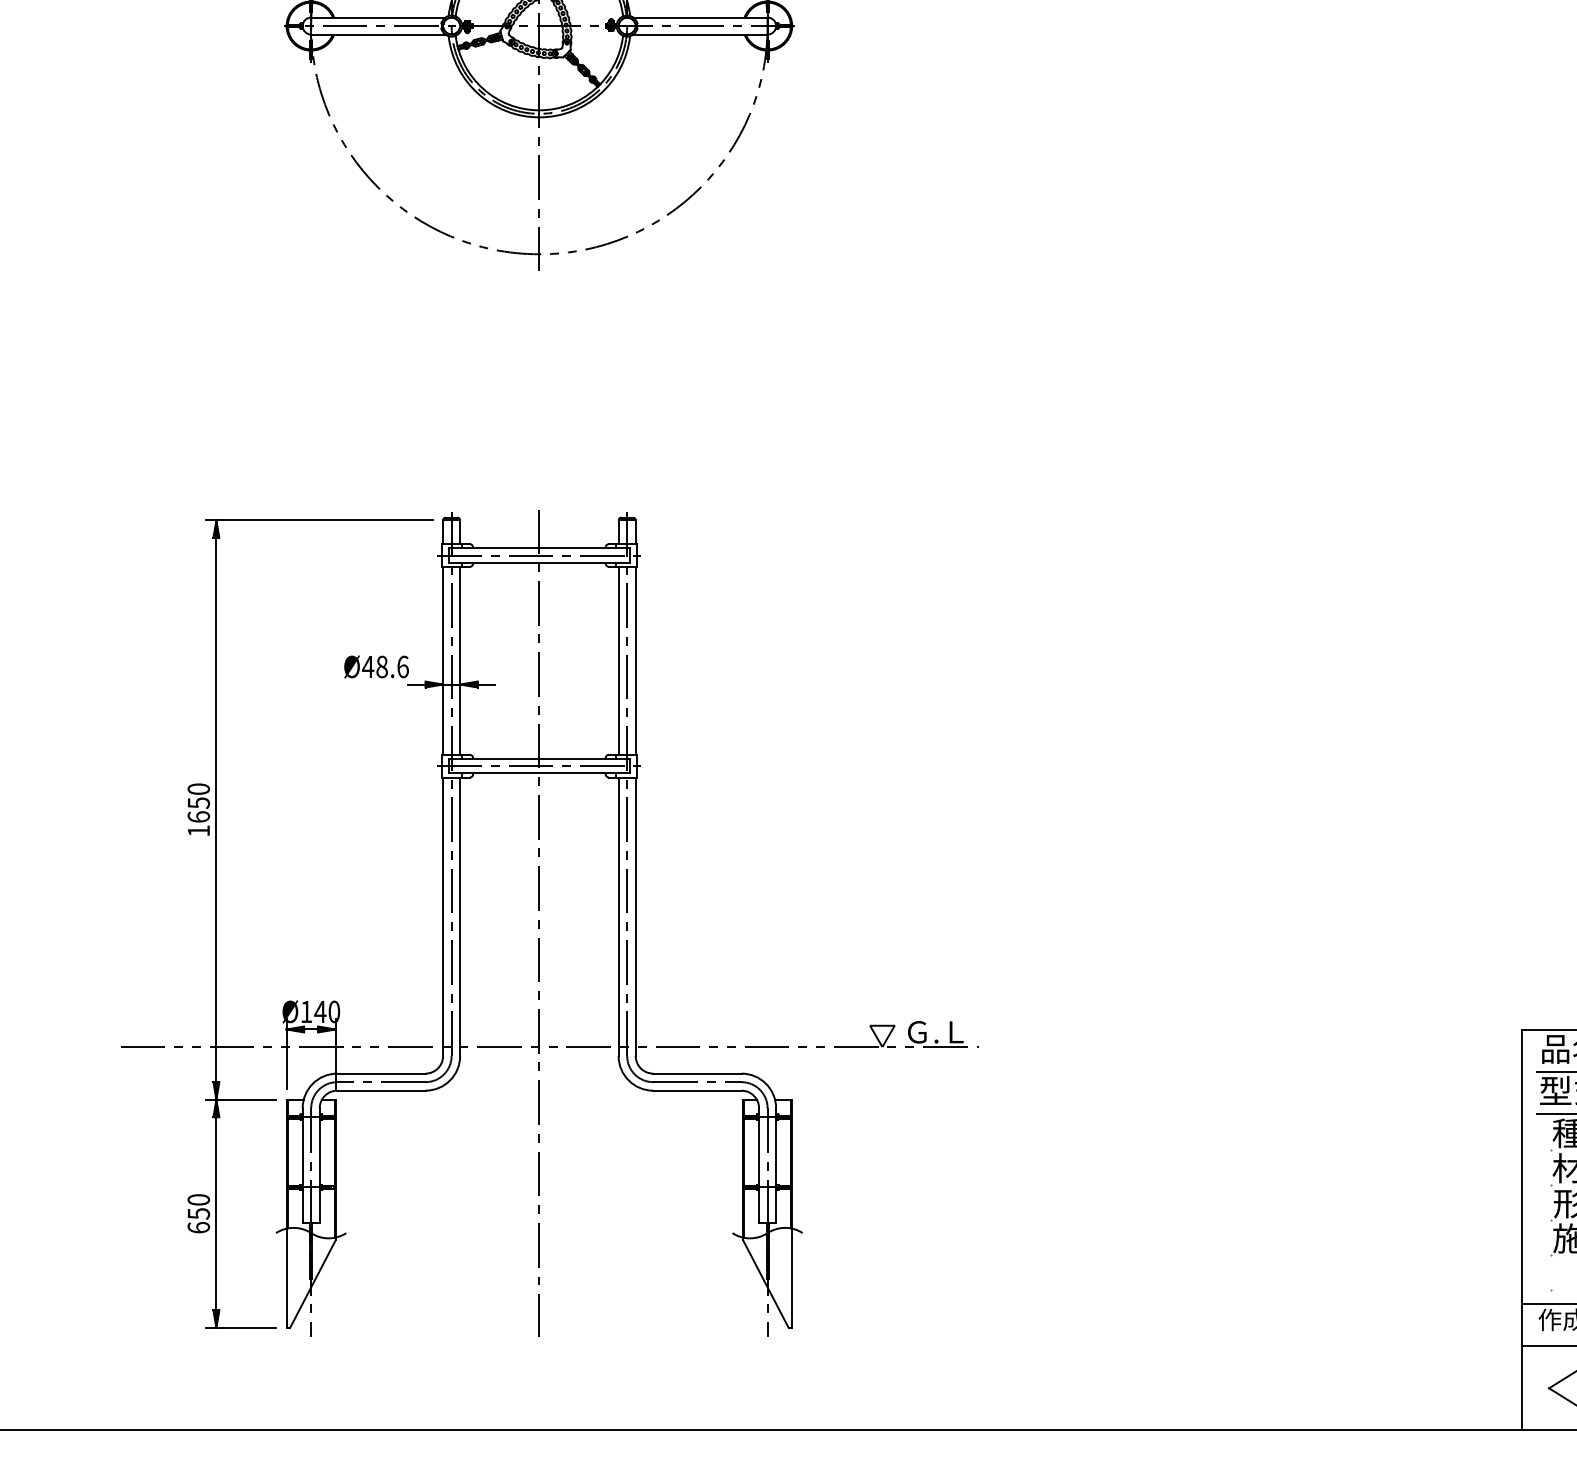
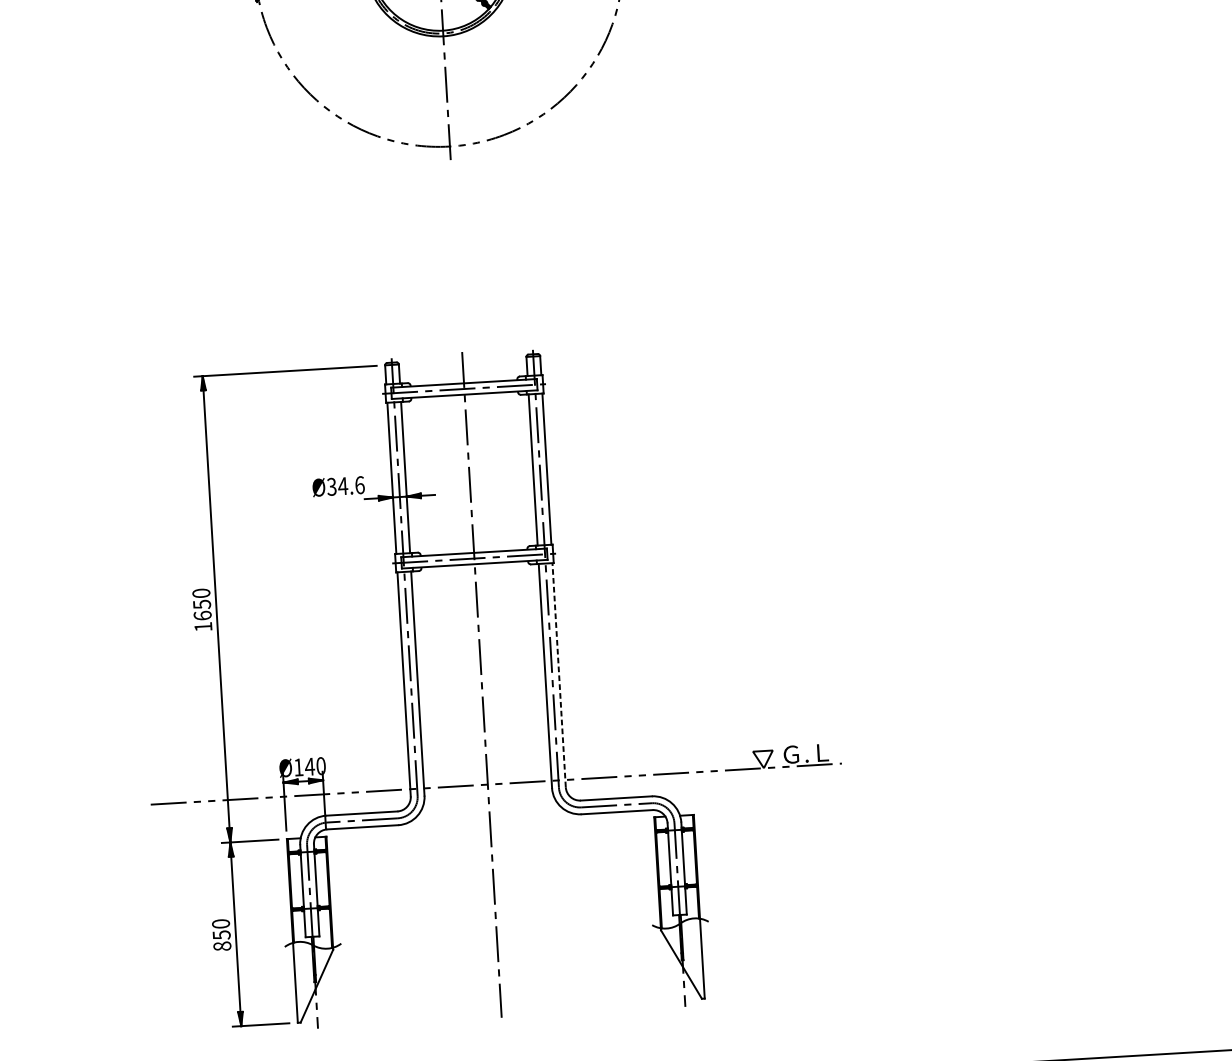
text: (374, 666) -> (336, 486), Ø48.6 -> Ø34.6
line: (635, 916) -> (558, 674), solid -> dashed
text: (198, 1227) -> (222, 946), 650 -> 850

